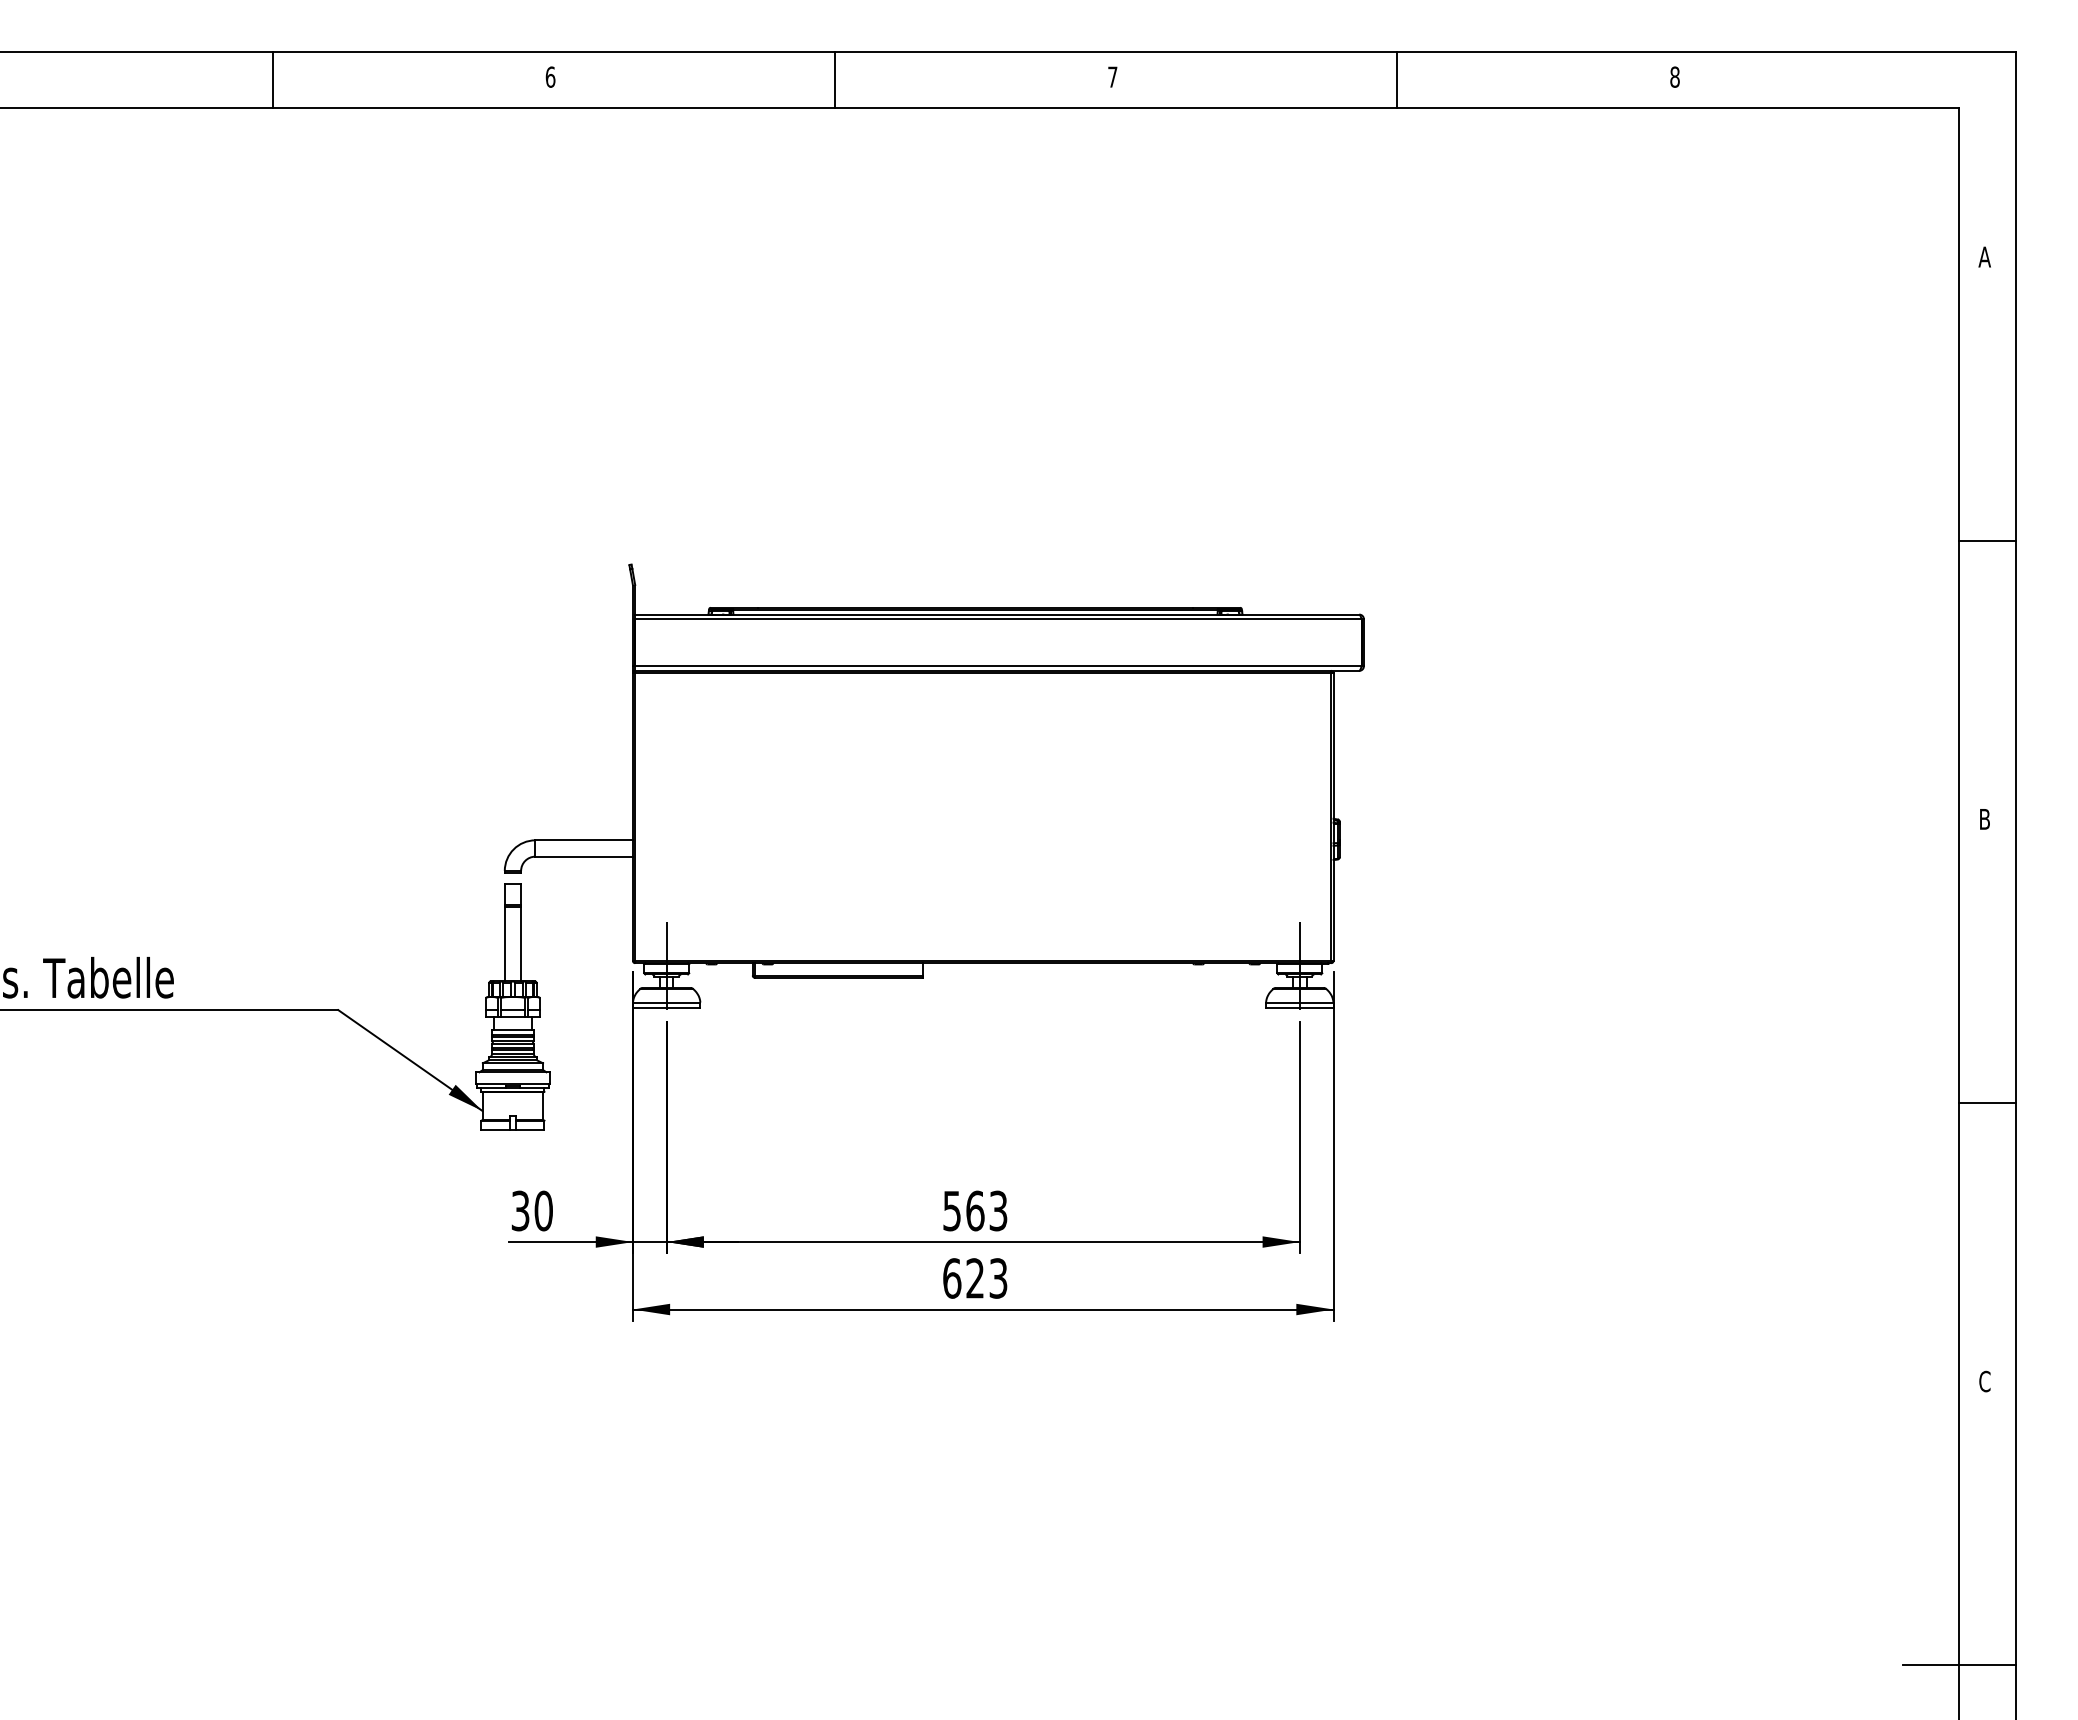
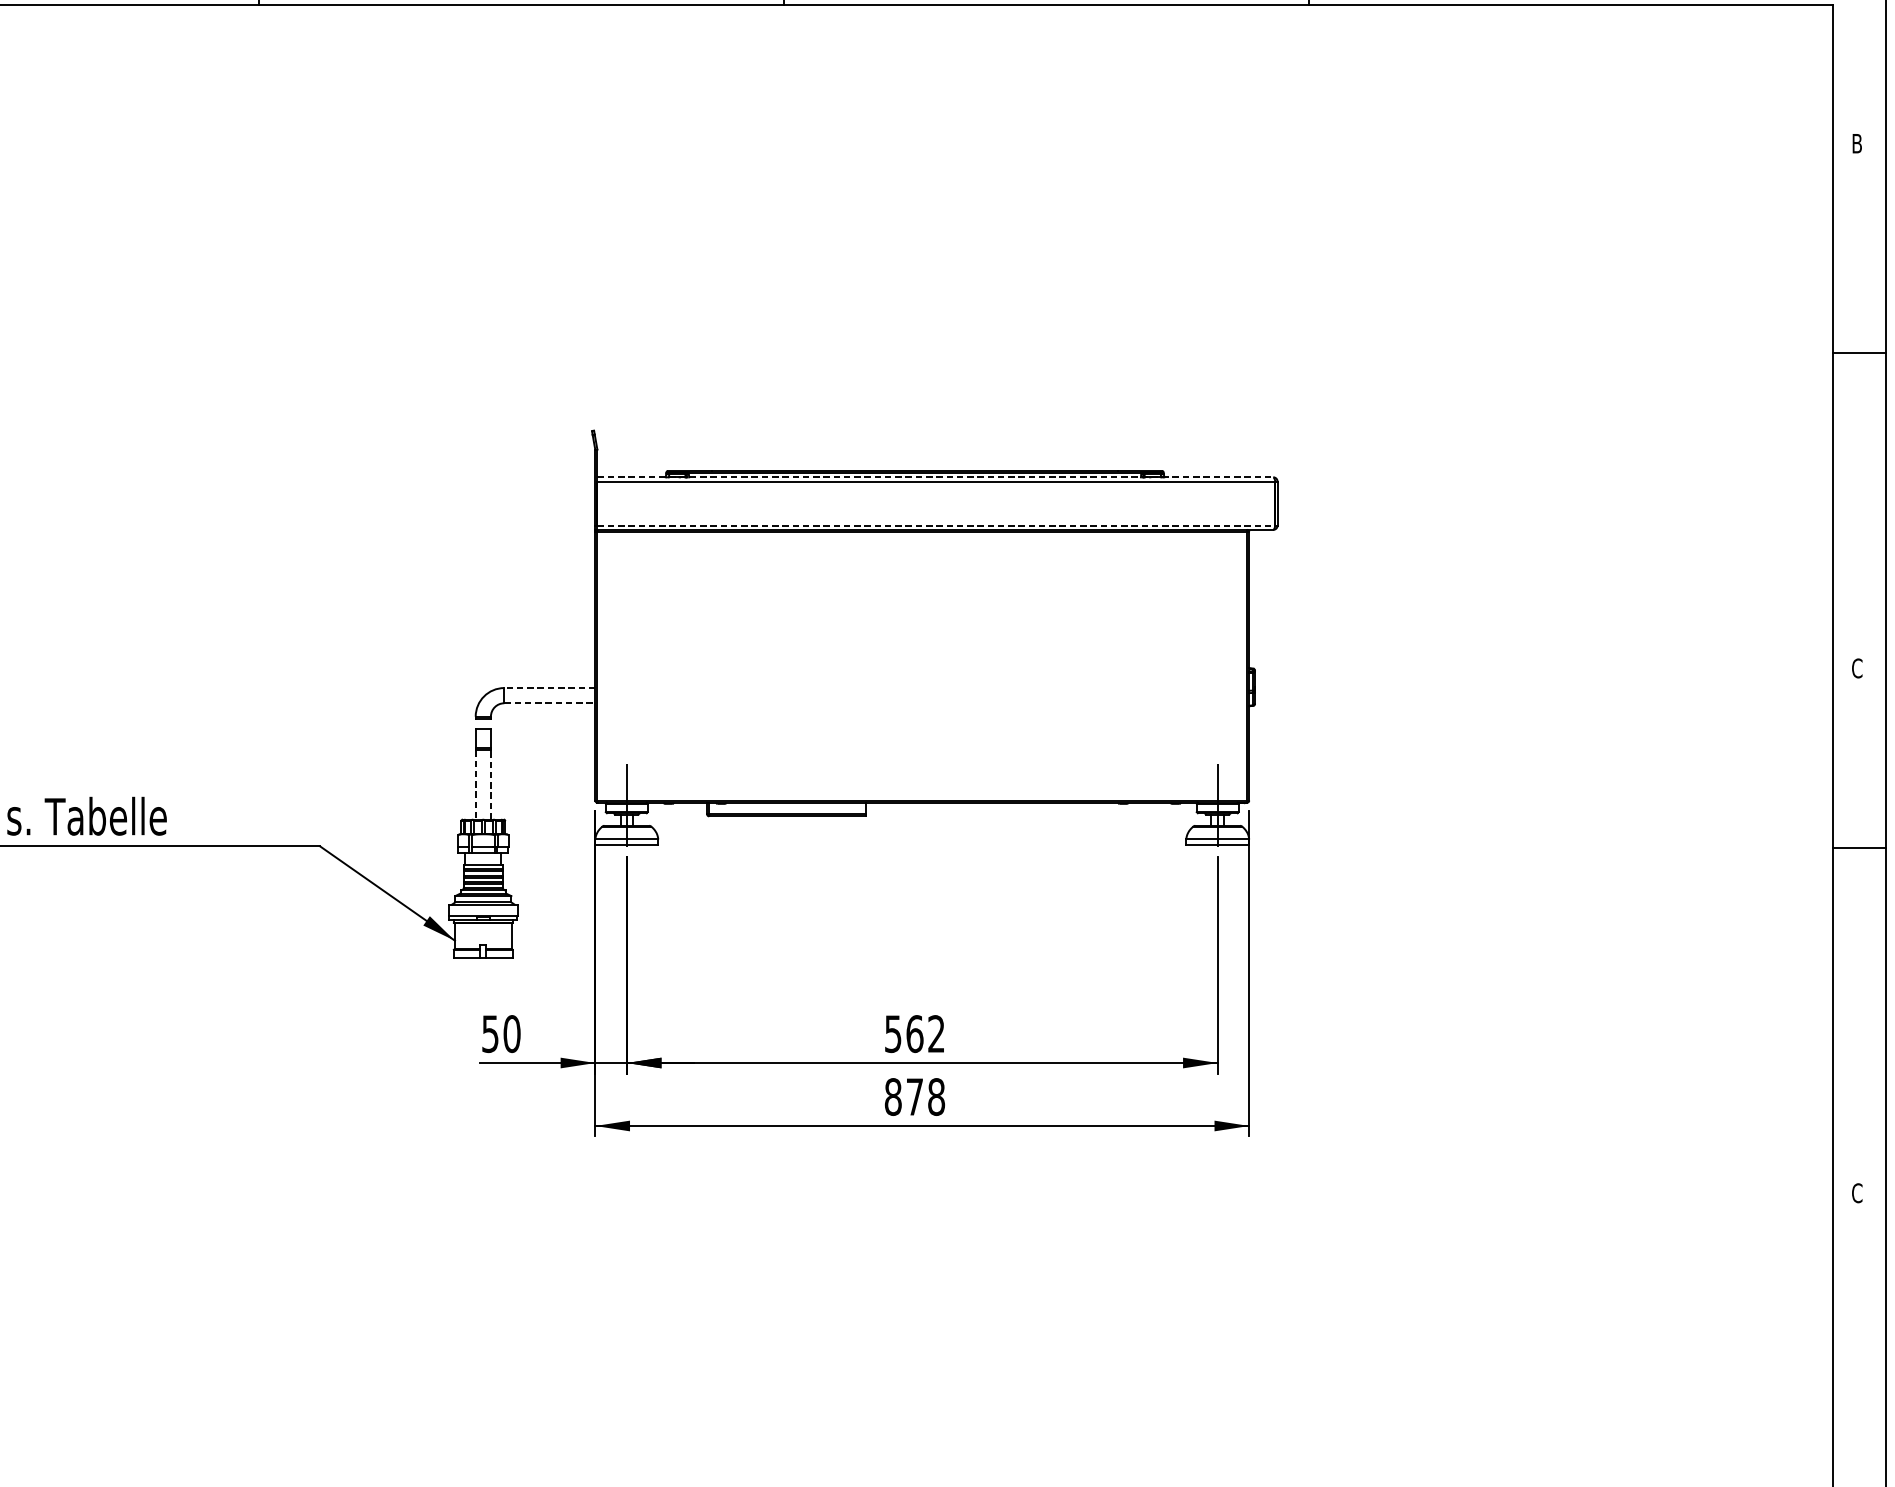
text: (1984, 256) -> (1856, 143), A -> B
line: (1987, 540) -> (1859, 352), moved
line: (997, 614) -> (935, 477), solid -> dashed
line: (998, 666) -> (936, 525), solid -> dashed
text: (1984, 819) -> (1856, 668), B -> C
line: (584, 840) -> (550, 688), solid -> dashed
line: (584, 856) -> (550, 703), solid -> dashed
line: (521, 943) -> (491, 784), solid -> dashed
line: (504, 944) -> (475, 785), solid -> dashed
line: (1987, 1103) -> (1859, 848), moved
text: (520, 1210) -> (490, 1033), 30 -> 50
text: (998, 1210) -> (936, 1033), 563 -> 562
text: (975, 1278) -> (915, 1097), 623 -> 878
line: (1959, 1665) -> (1833, 1458), removed

